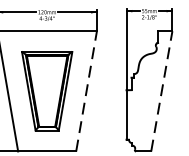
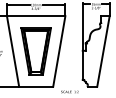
line: (86, 91) -> (59, 51), dashed -> solid
line: (161, 91) -> (103, 51), dashed -> solid

